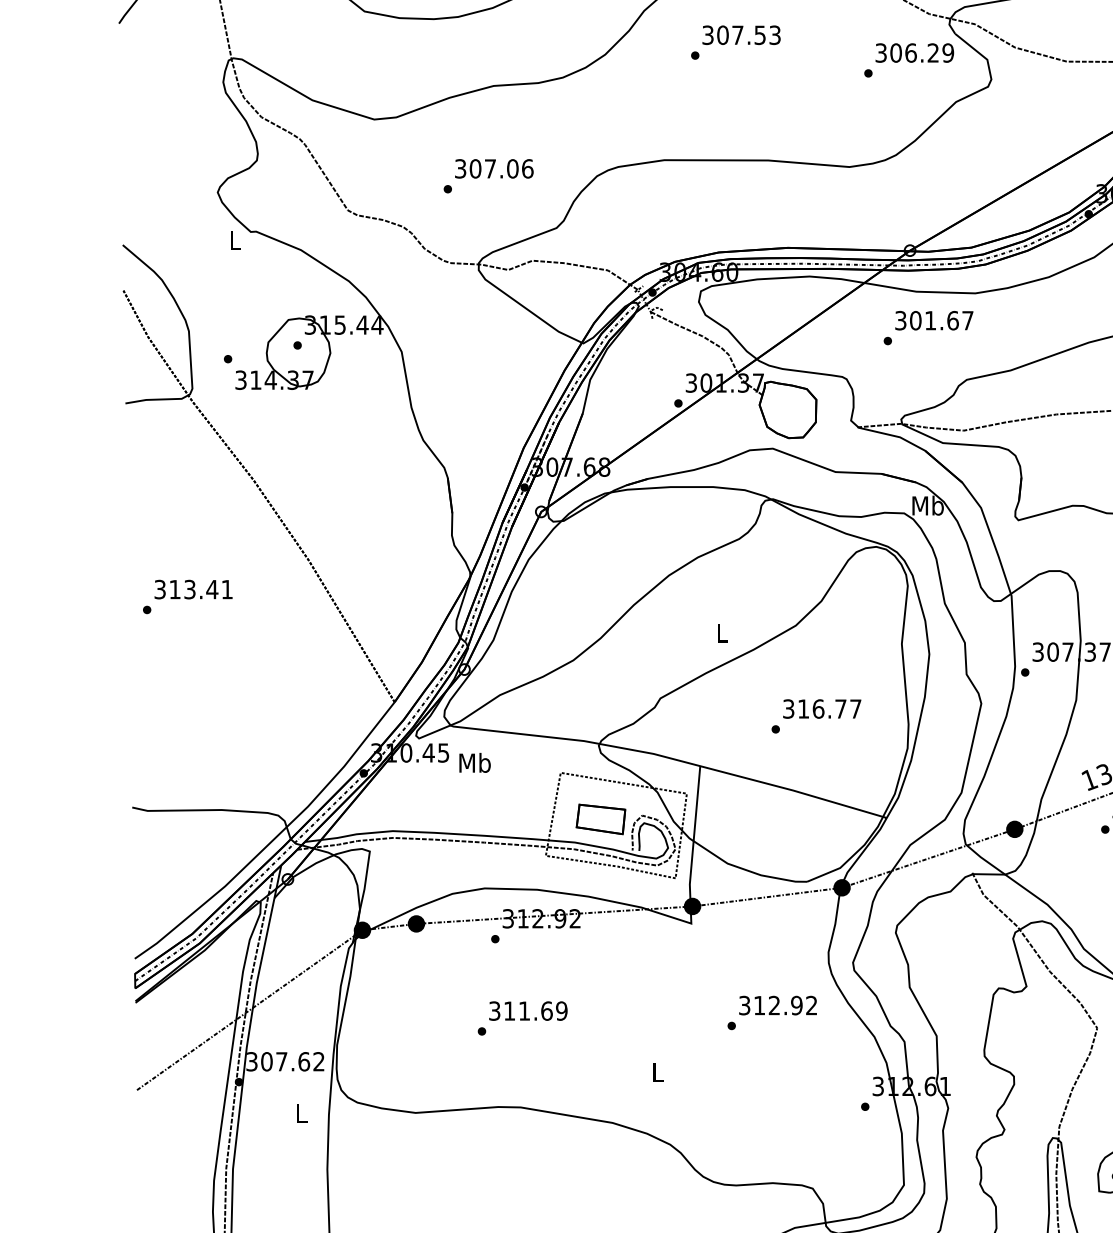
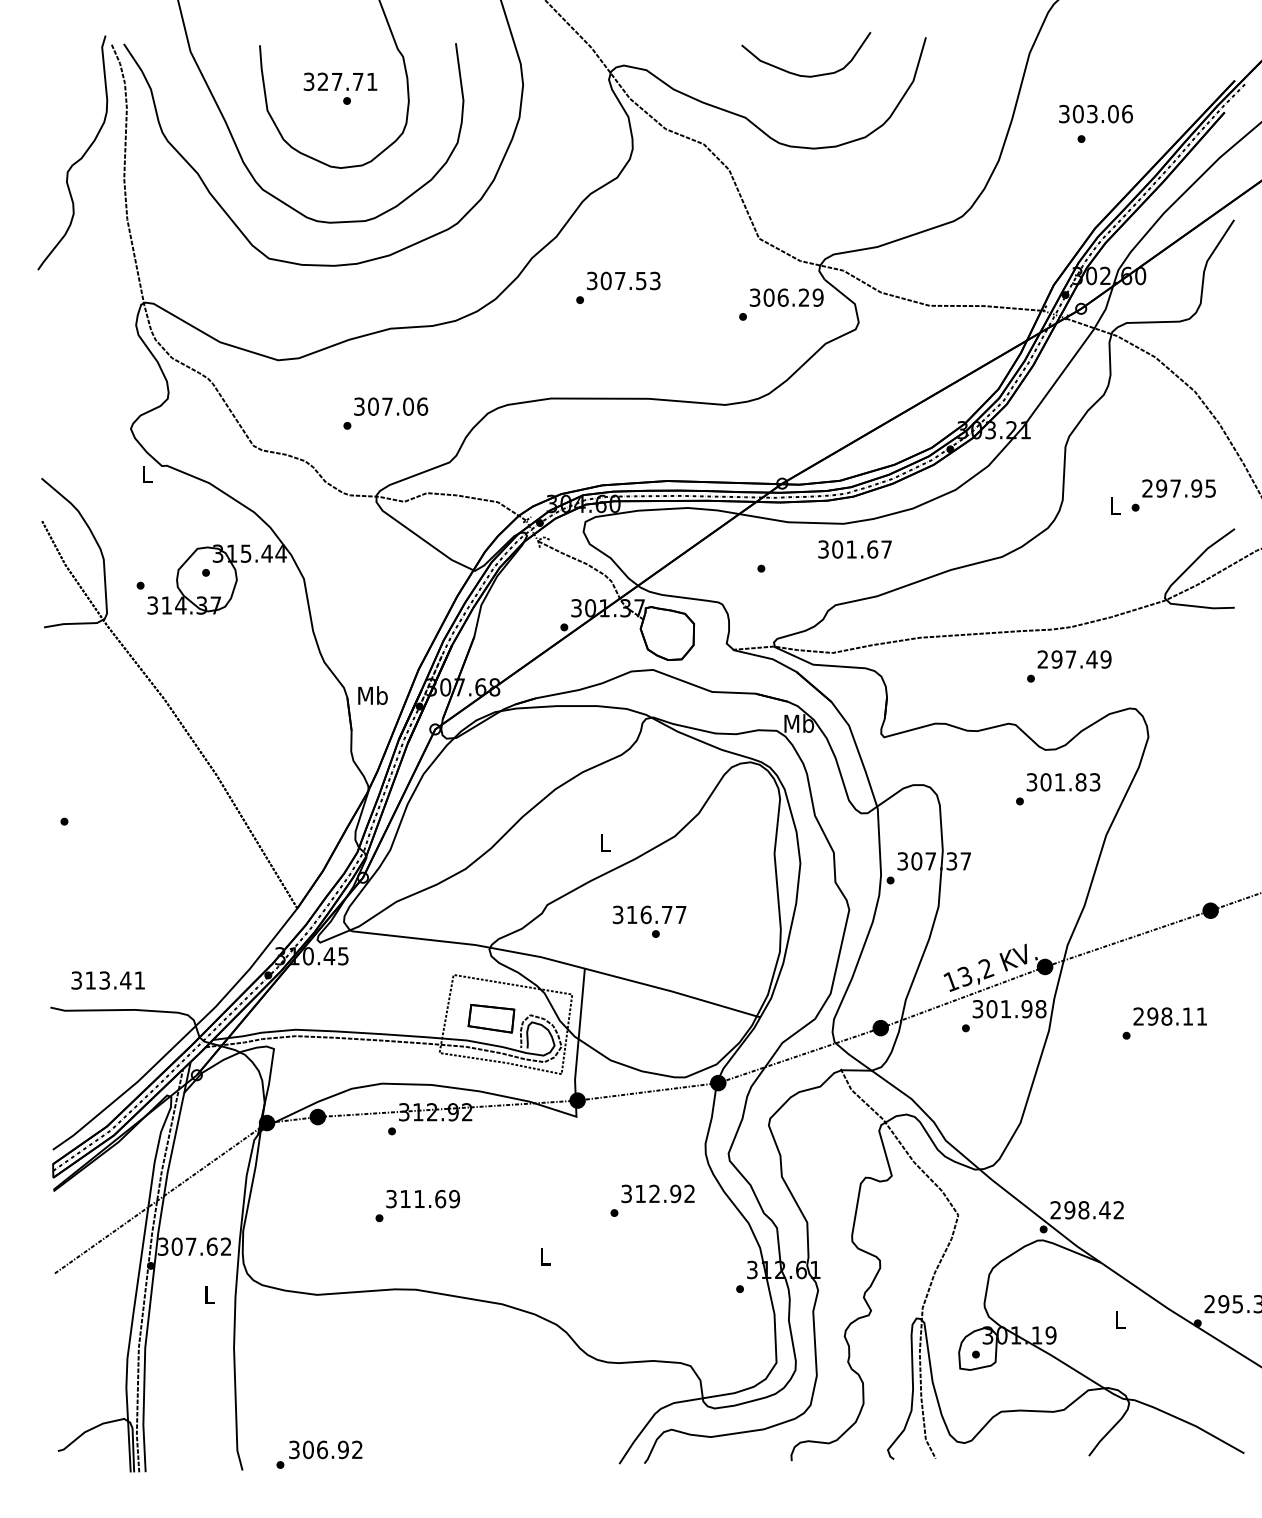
text: (933, 320) -> (854, 549), moved
text: (192, 589) -> (107, 980), moved
text: (822, 708) -> (649, 914), moved
text: (474, 762) -> (372, 695), moved

